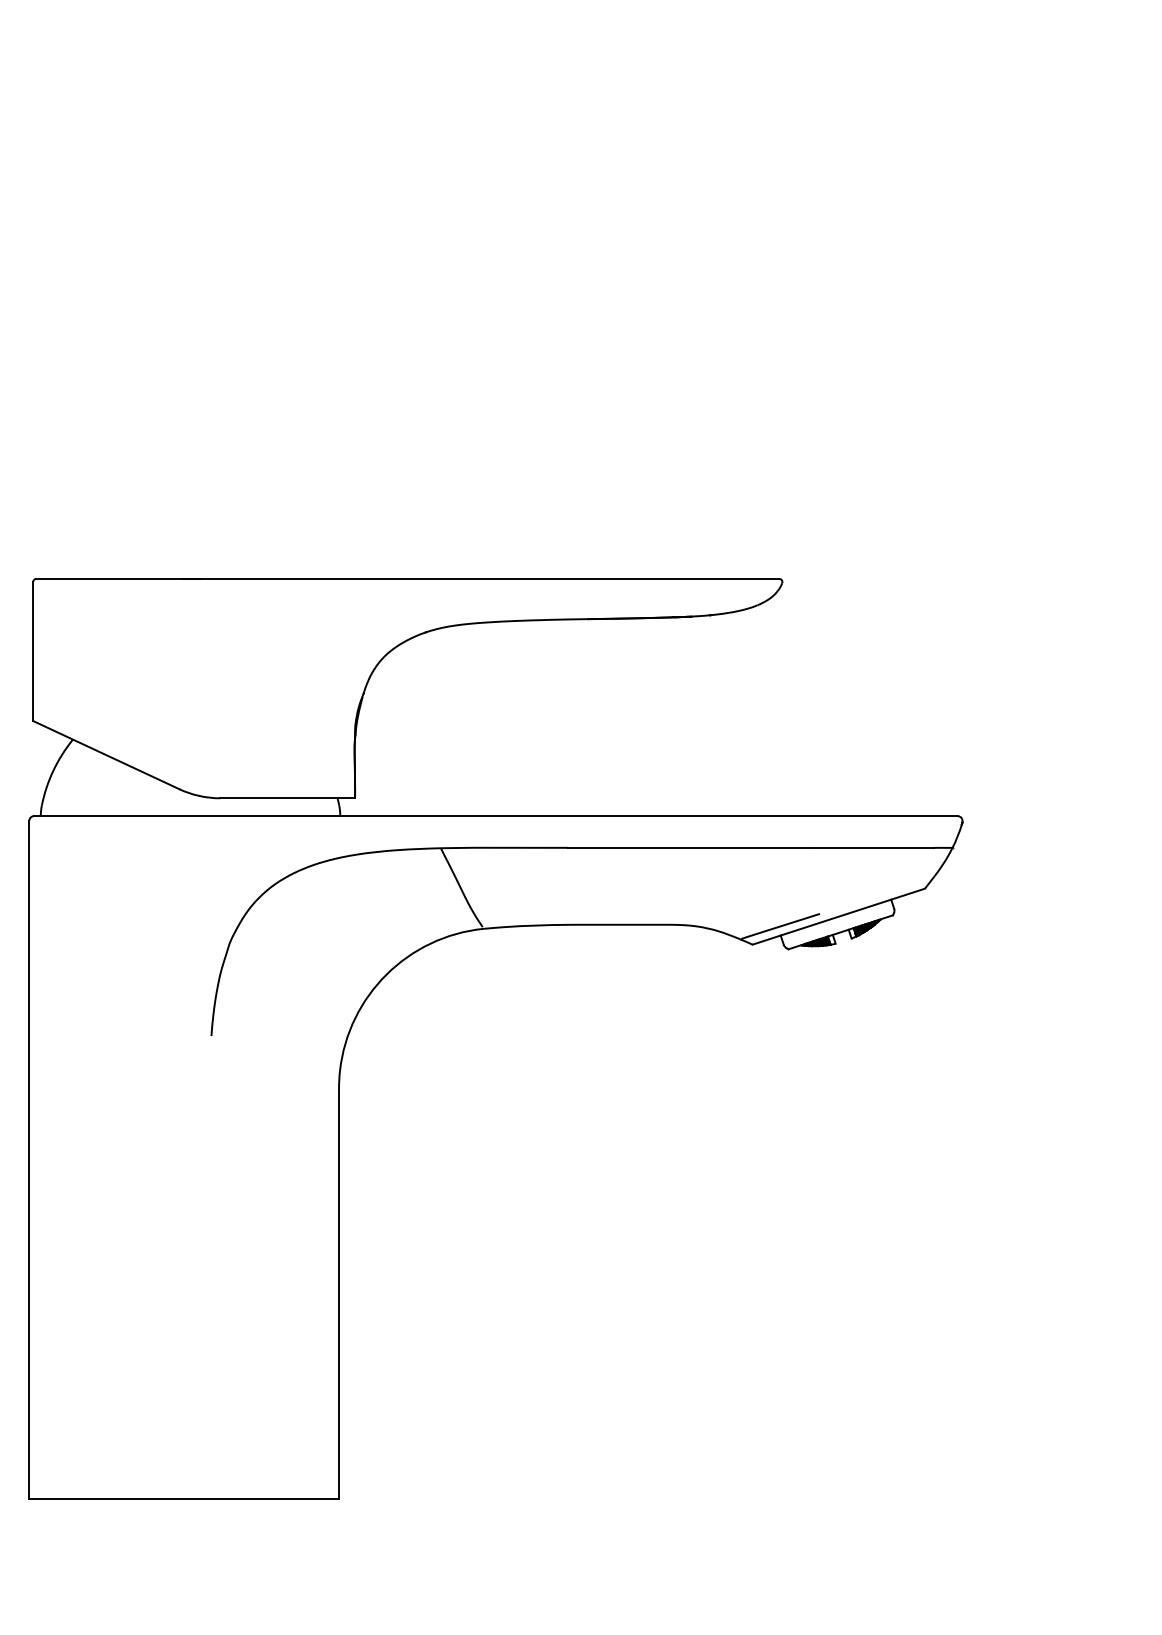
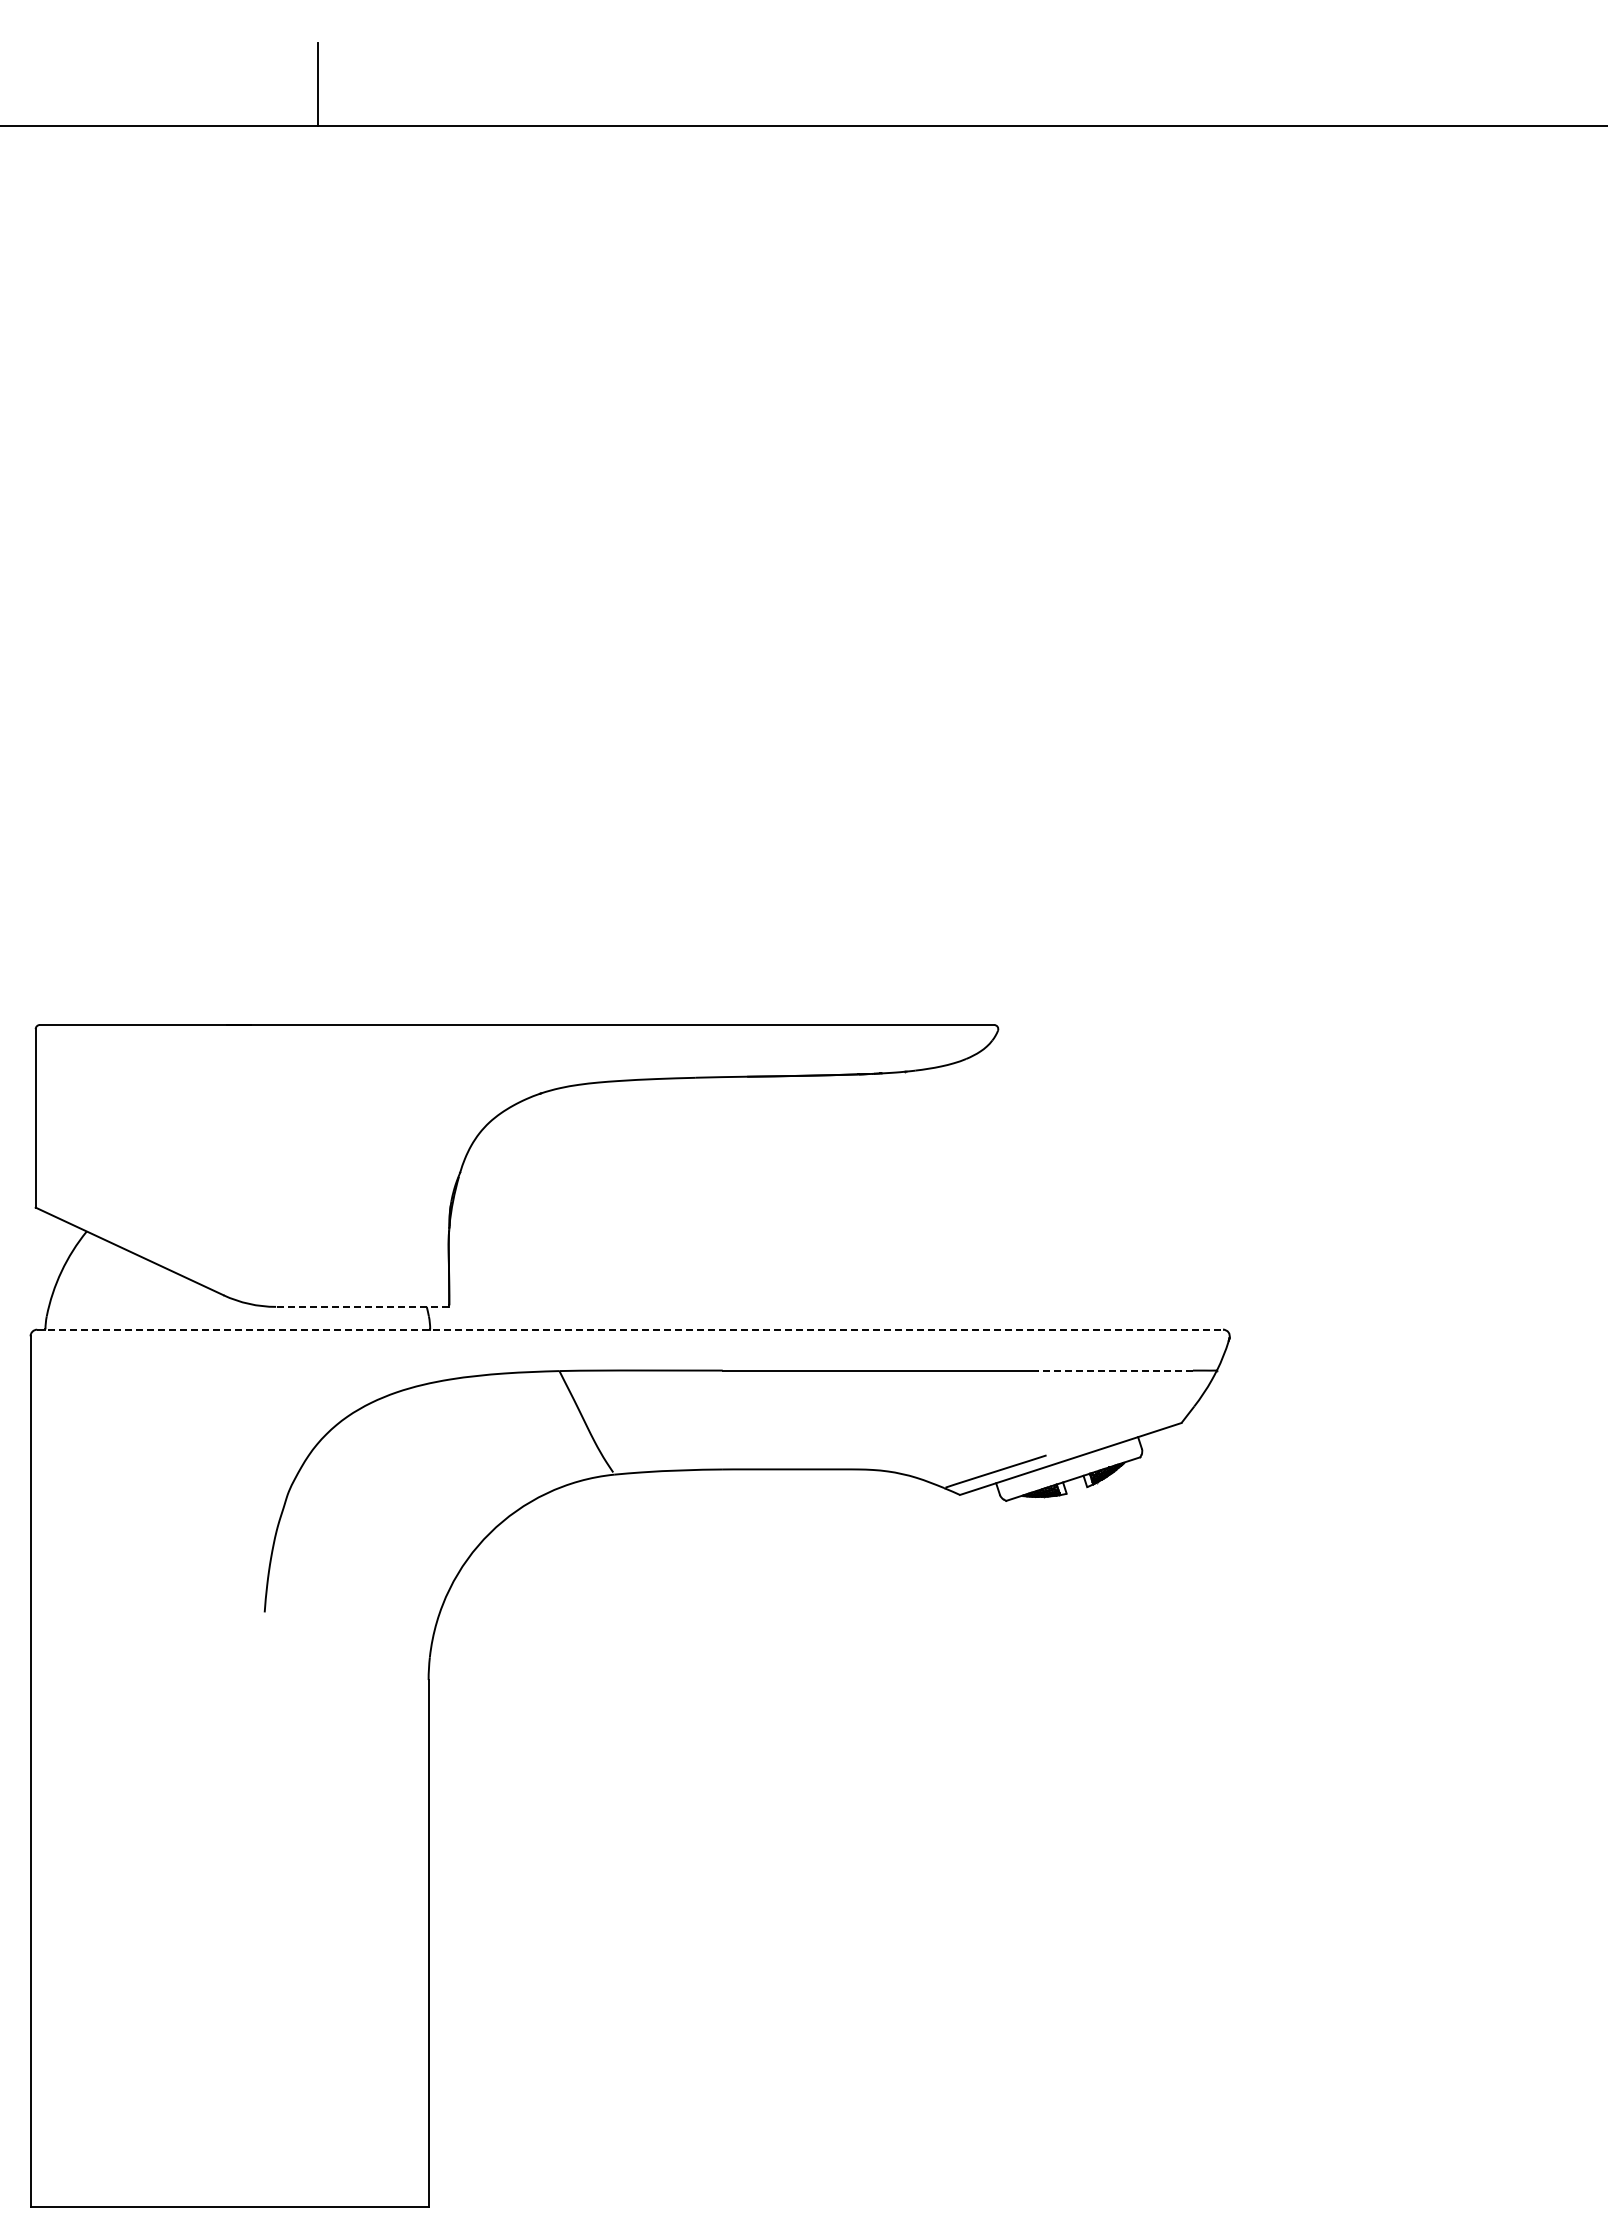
line: (287, 797) -> (362, 1306), solid -> dashed
line: (496, 815) -> (630, 1329), solid -> dashed
line: (873, 847) -> (1115, 1370), solid -> dashed

